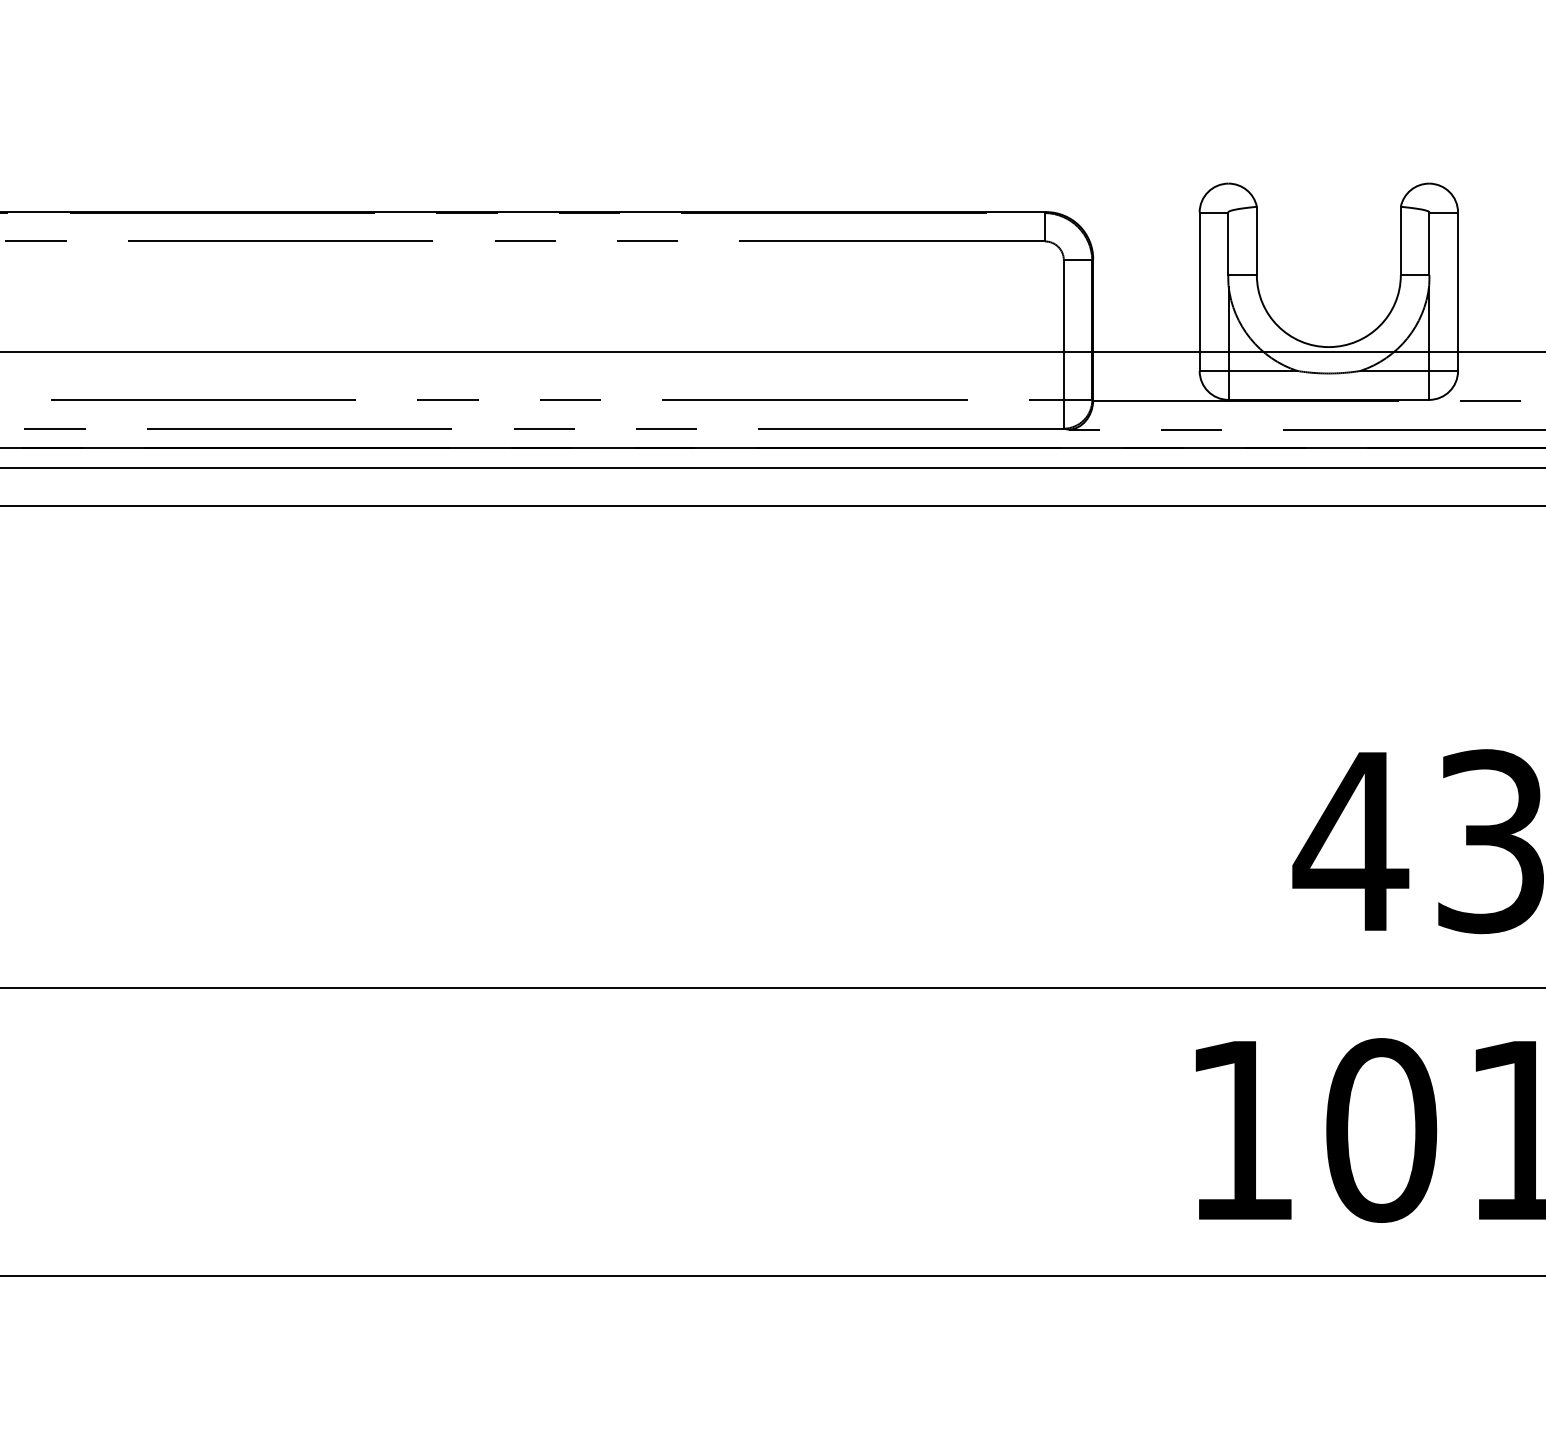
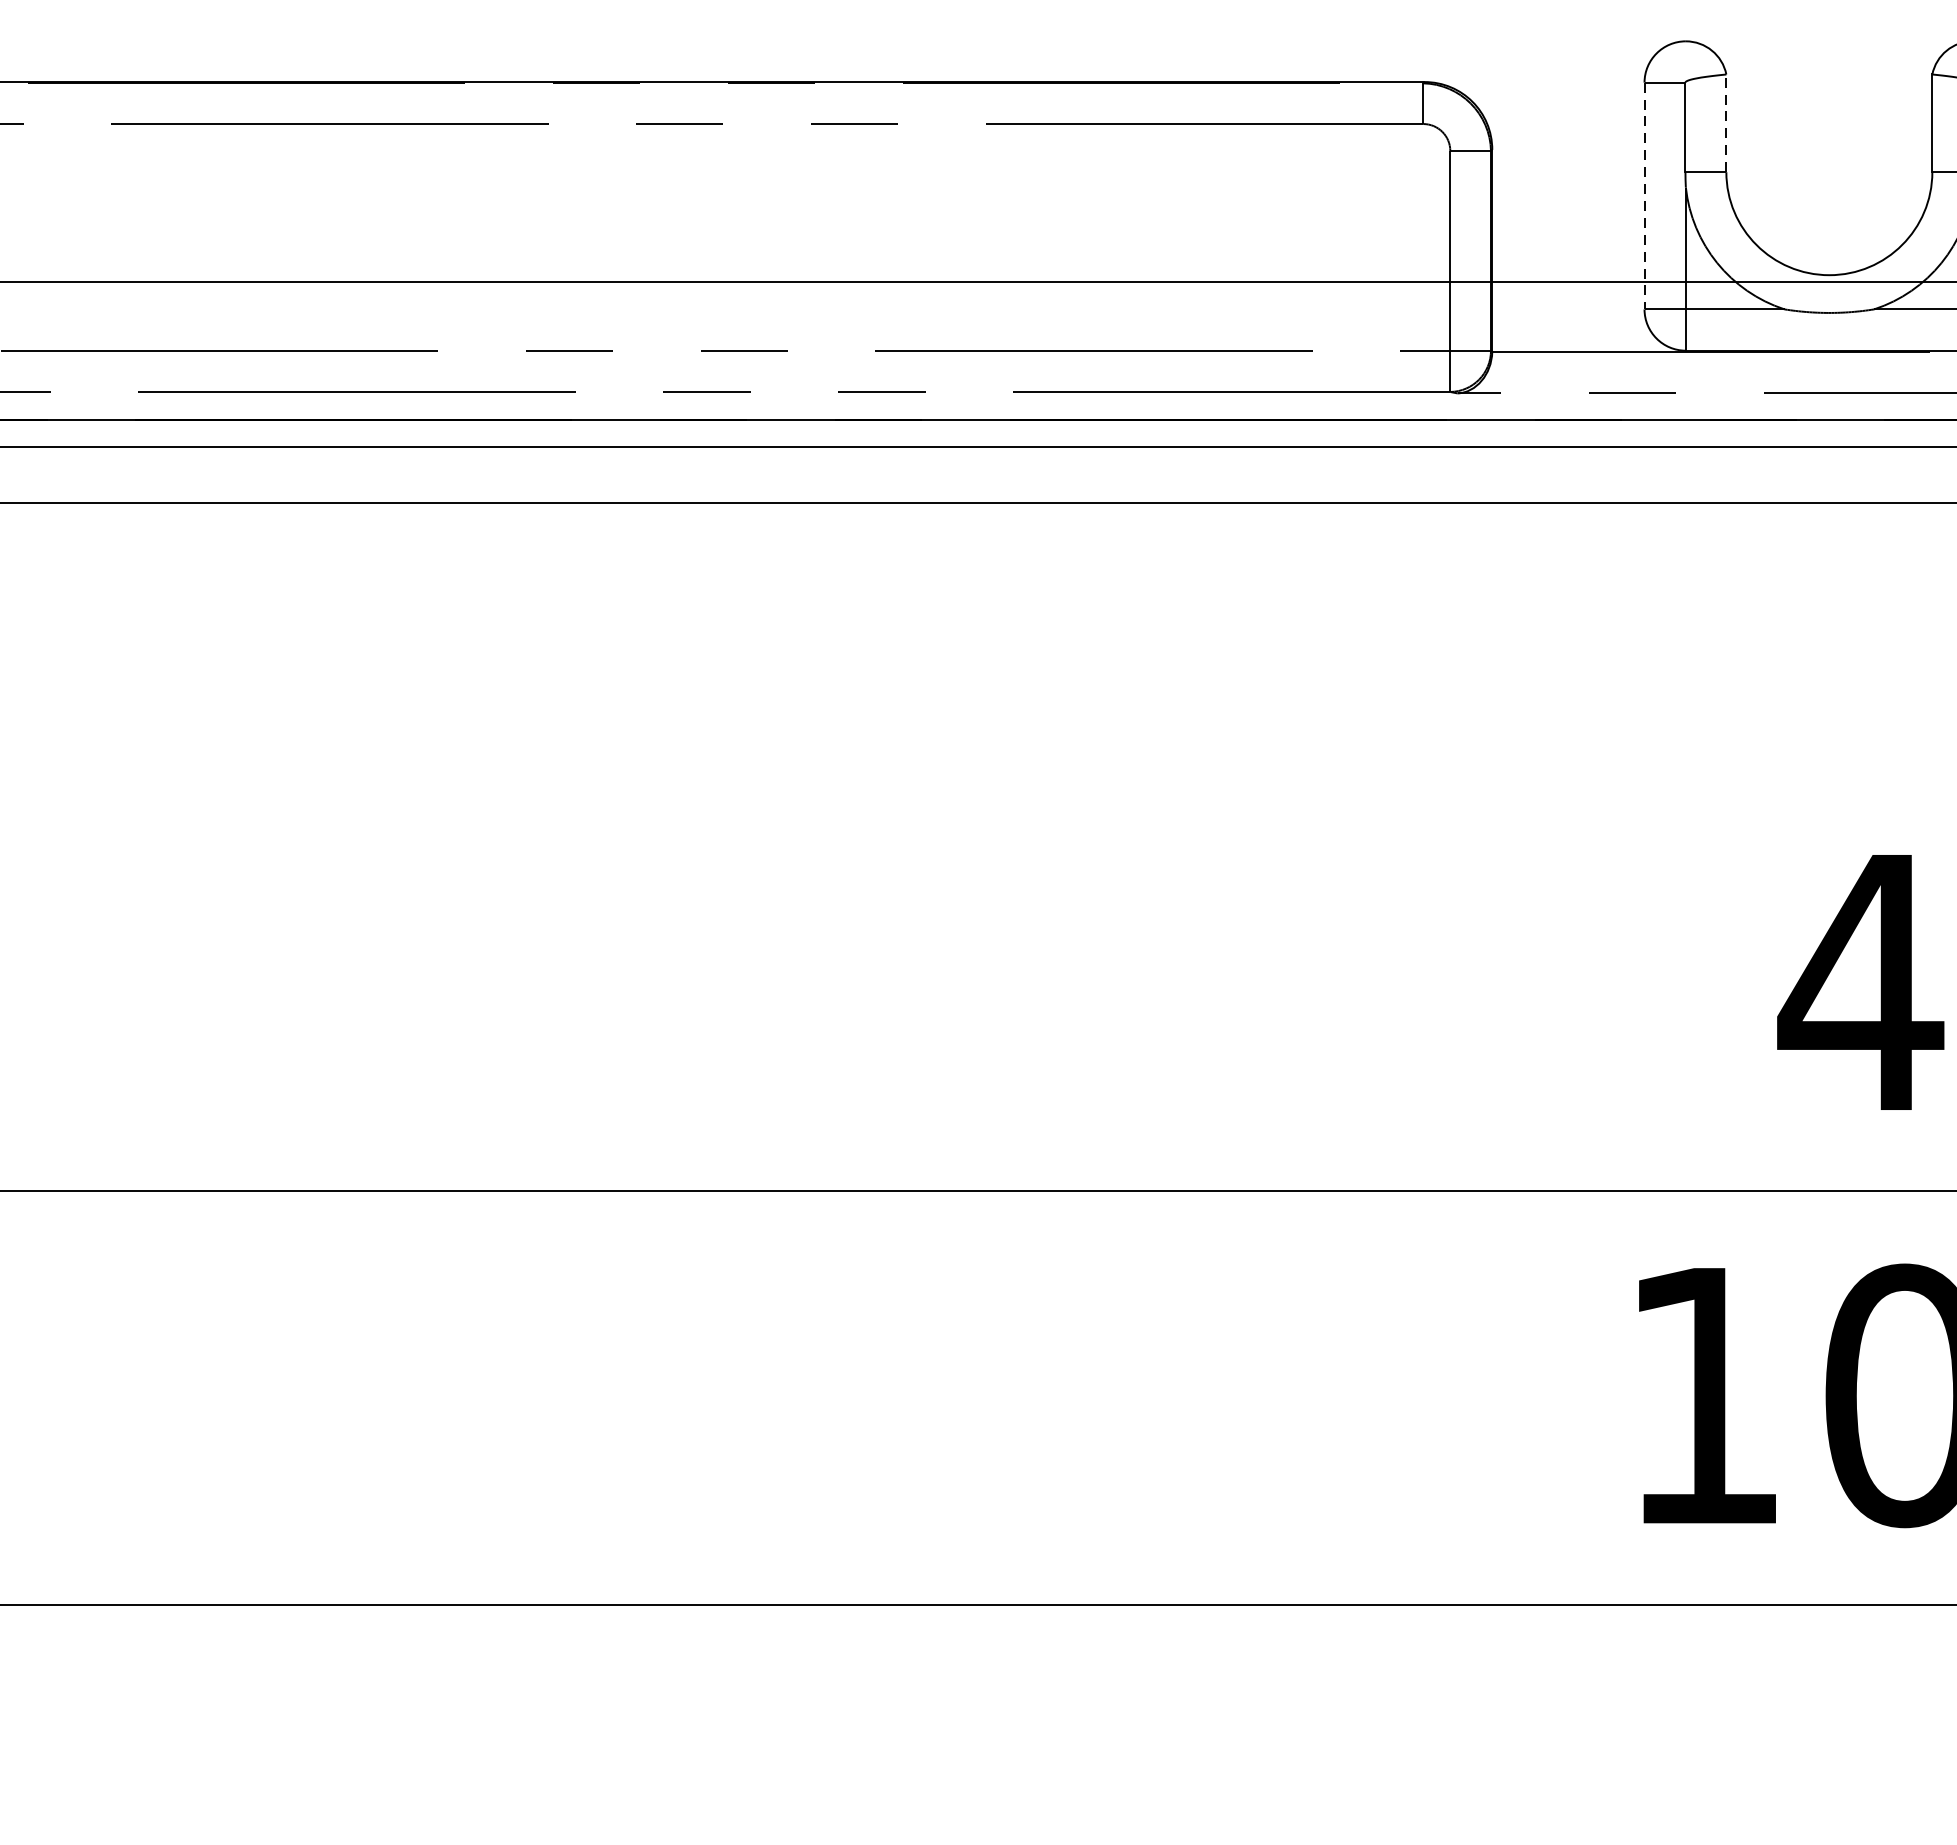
line: (1256, 240) -> (1725, 122), solid -> dashed
line: (1199, 292) -> (1644, 197), solid -> dashed

